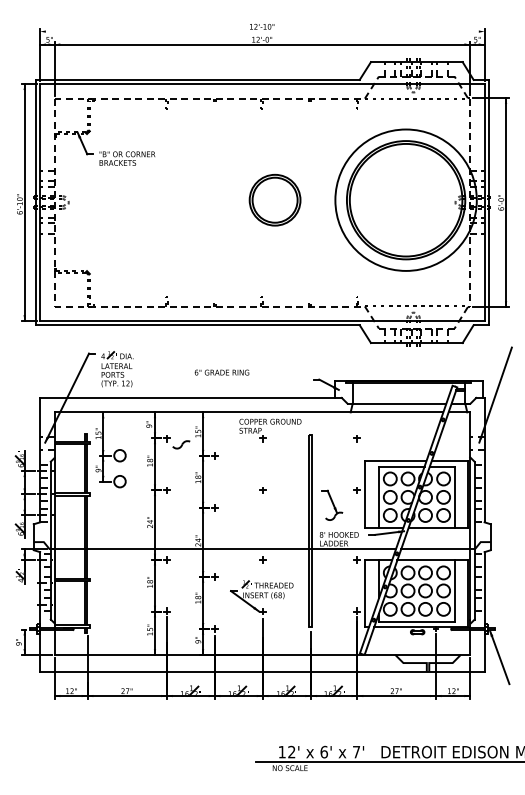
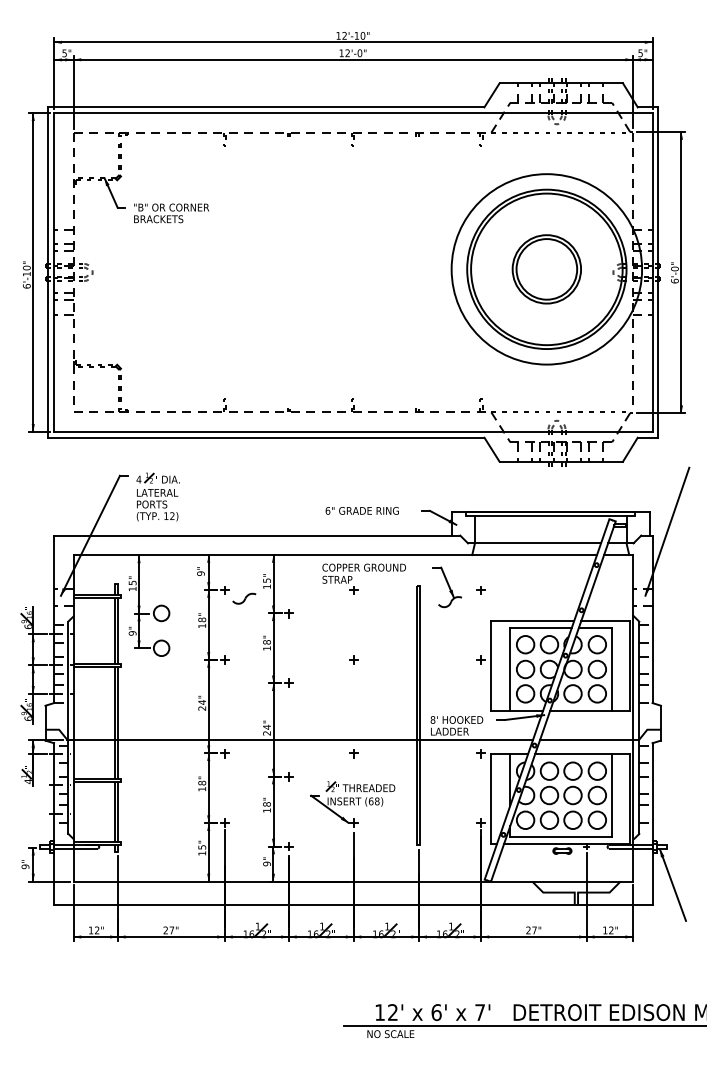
line: (262, 31) -> (353, 42), added
part: (274, 200) -> (546, 269), moved
text: (221, 372) -> (361, 510), moved
part: (332, 504) -> (447, 586), moved

